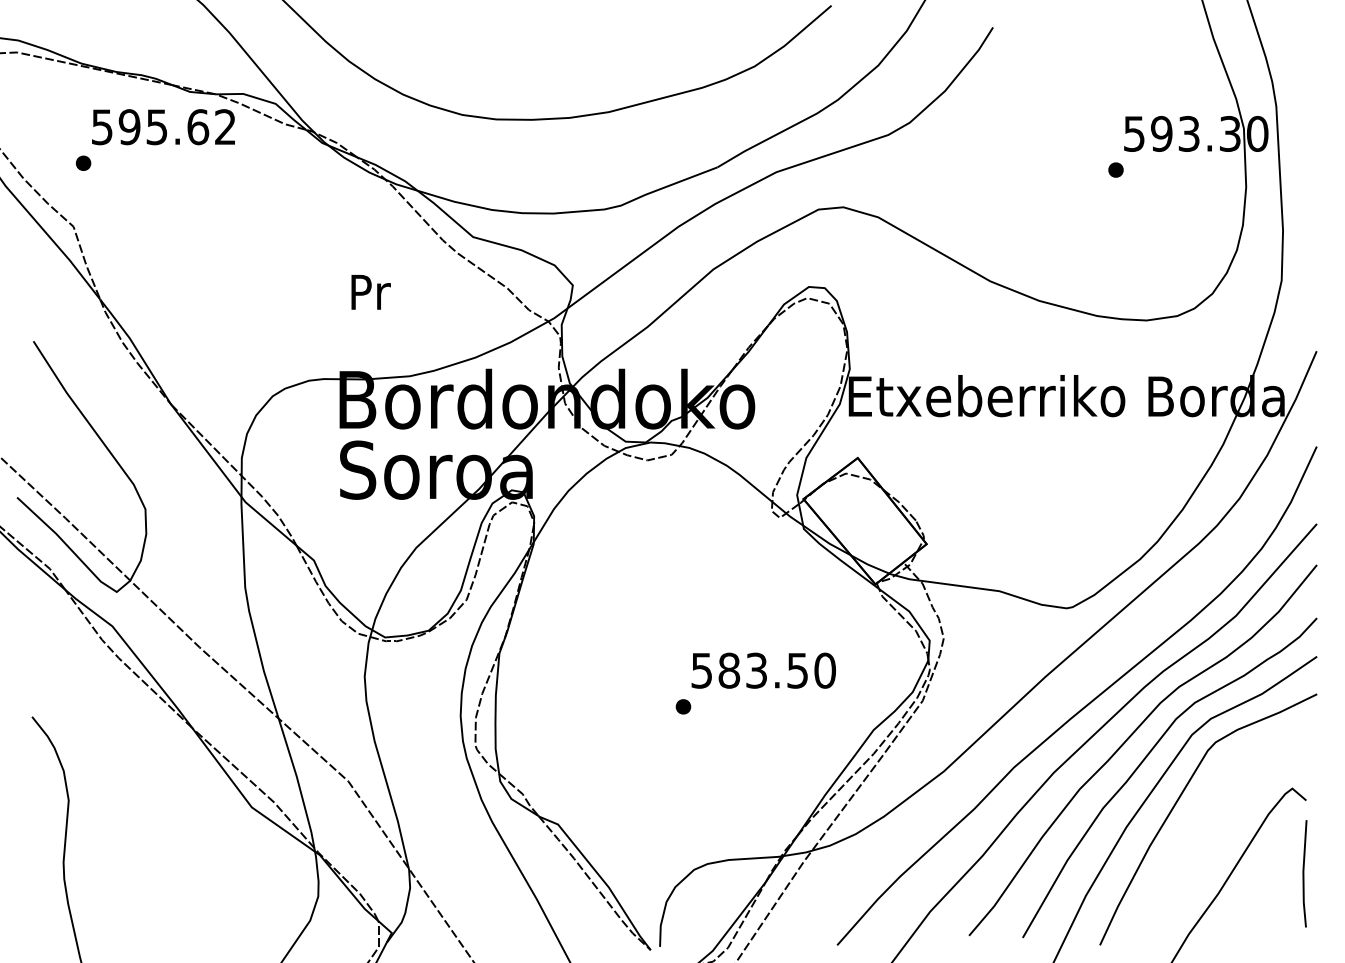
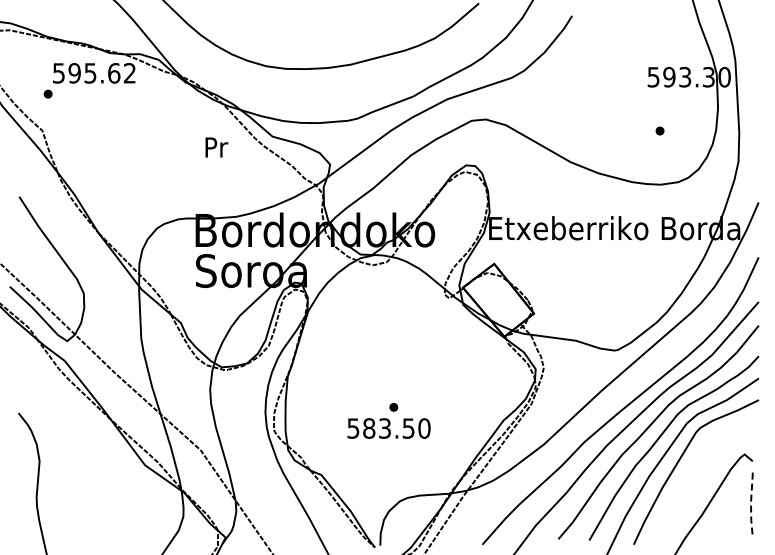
part: (1115, 169) -> (659, 130), moved
text: (370, 292) -> (216, 147), moved
text: (762, 670) -> (388, 428), moved
line: (1304, 875) -> (751, 504), solid -> dashed

